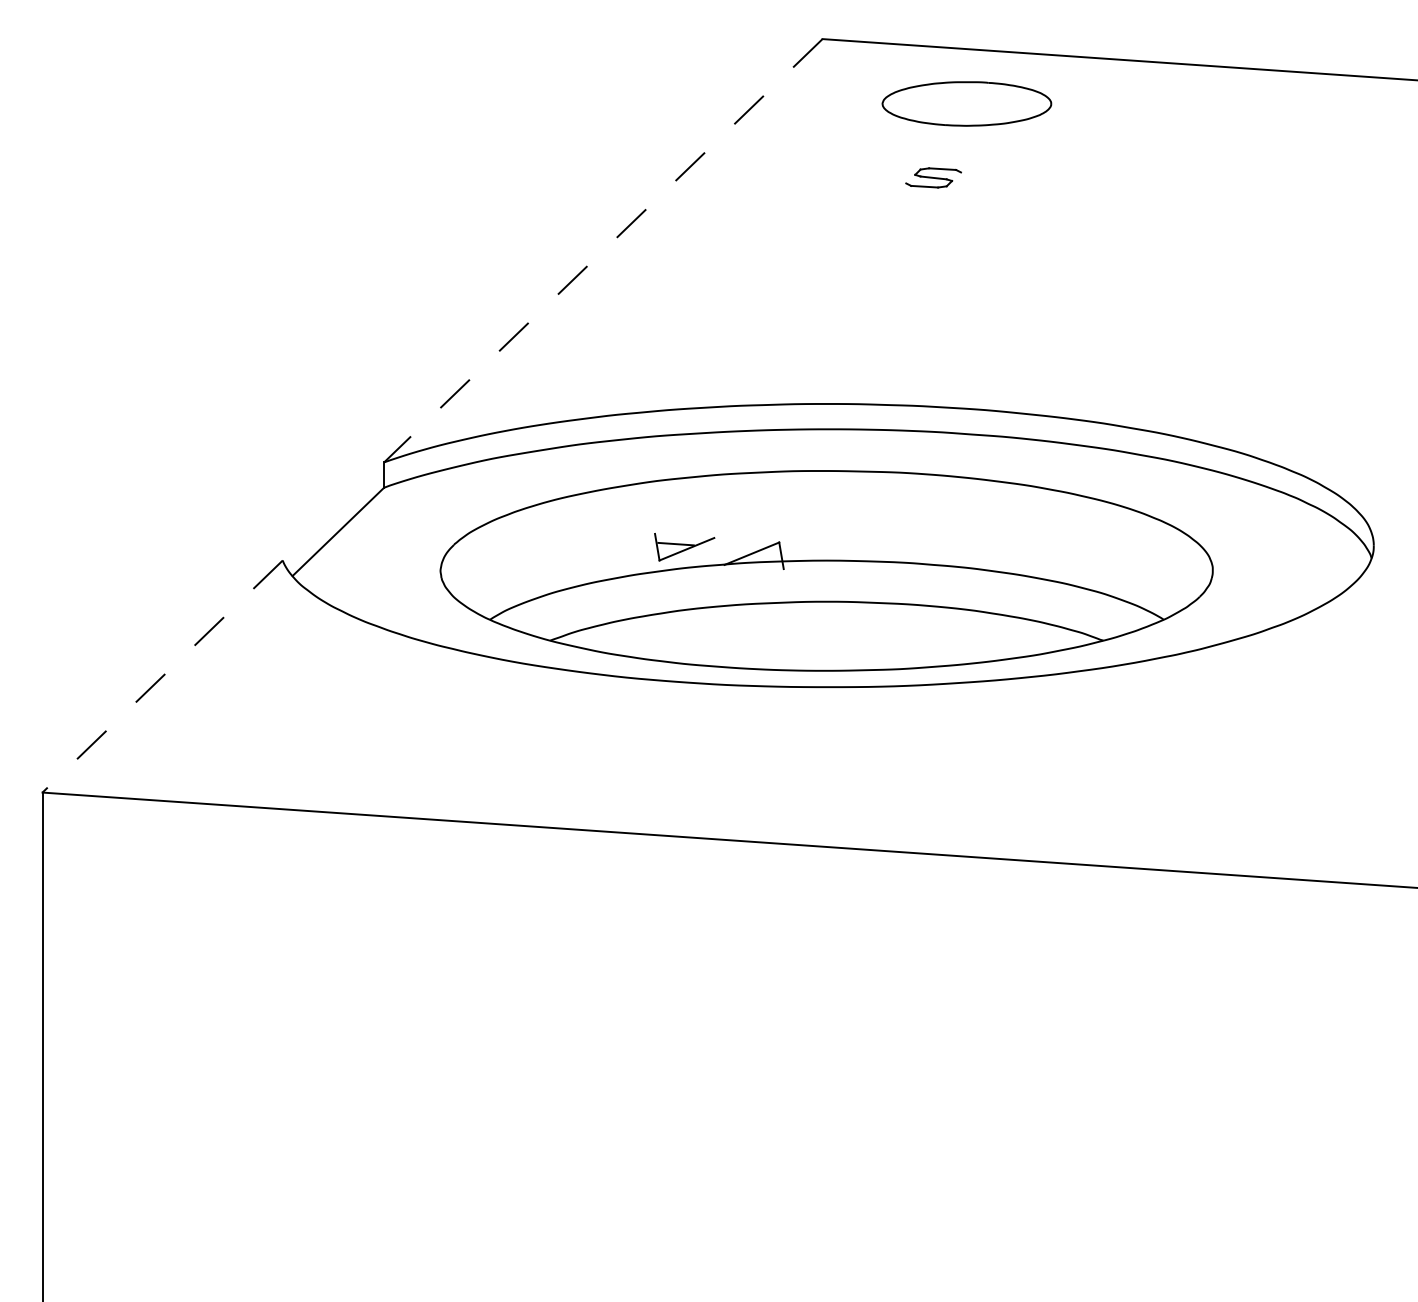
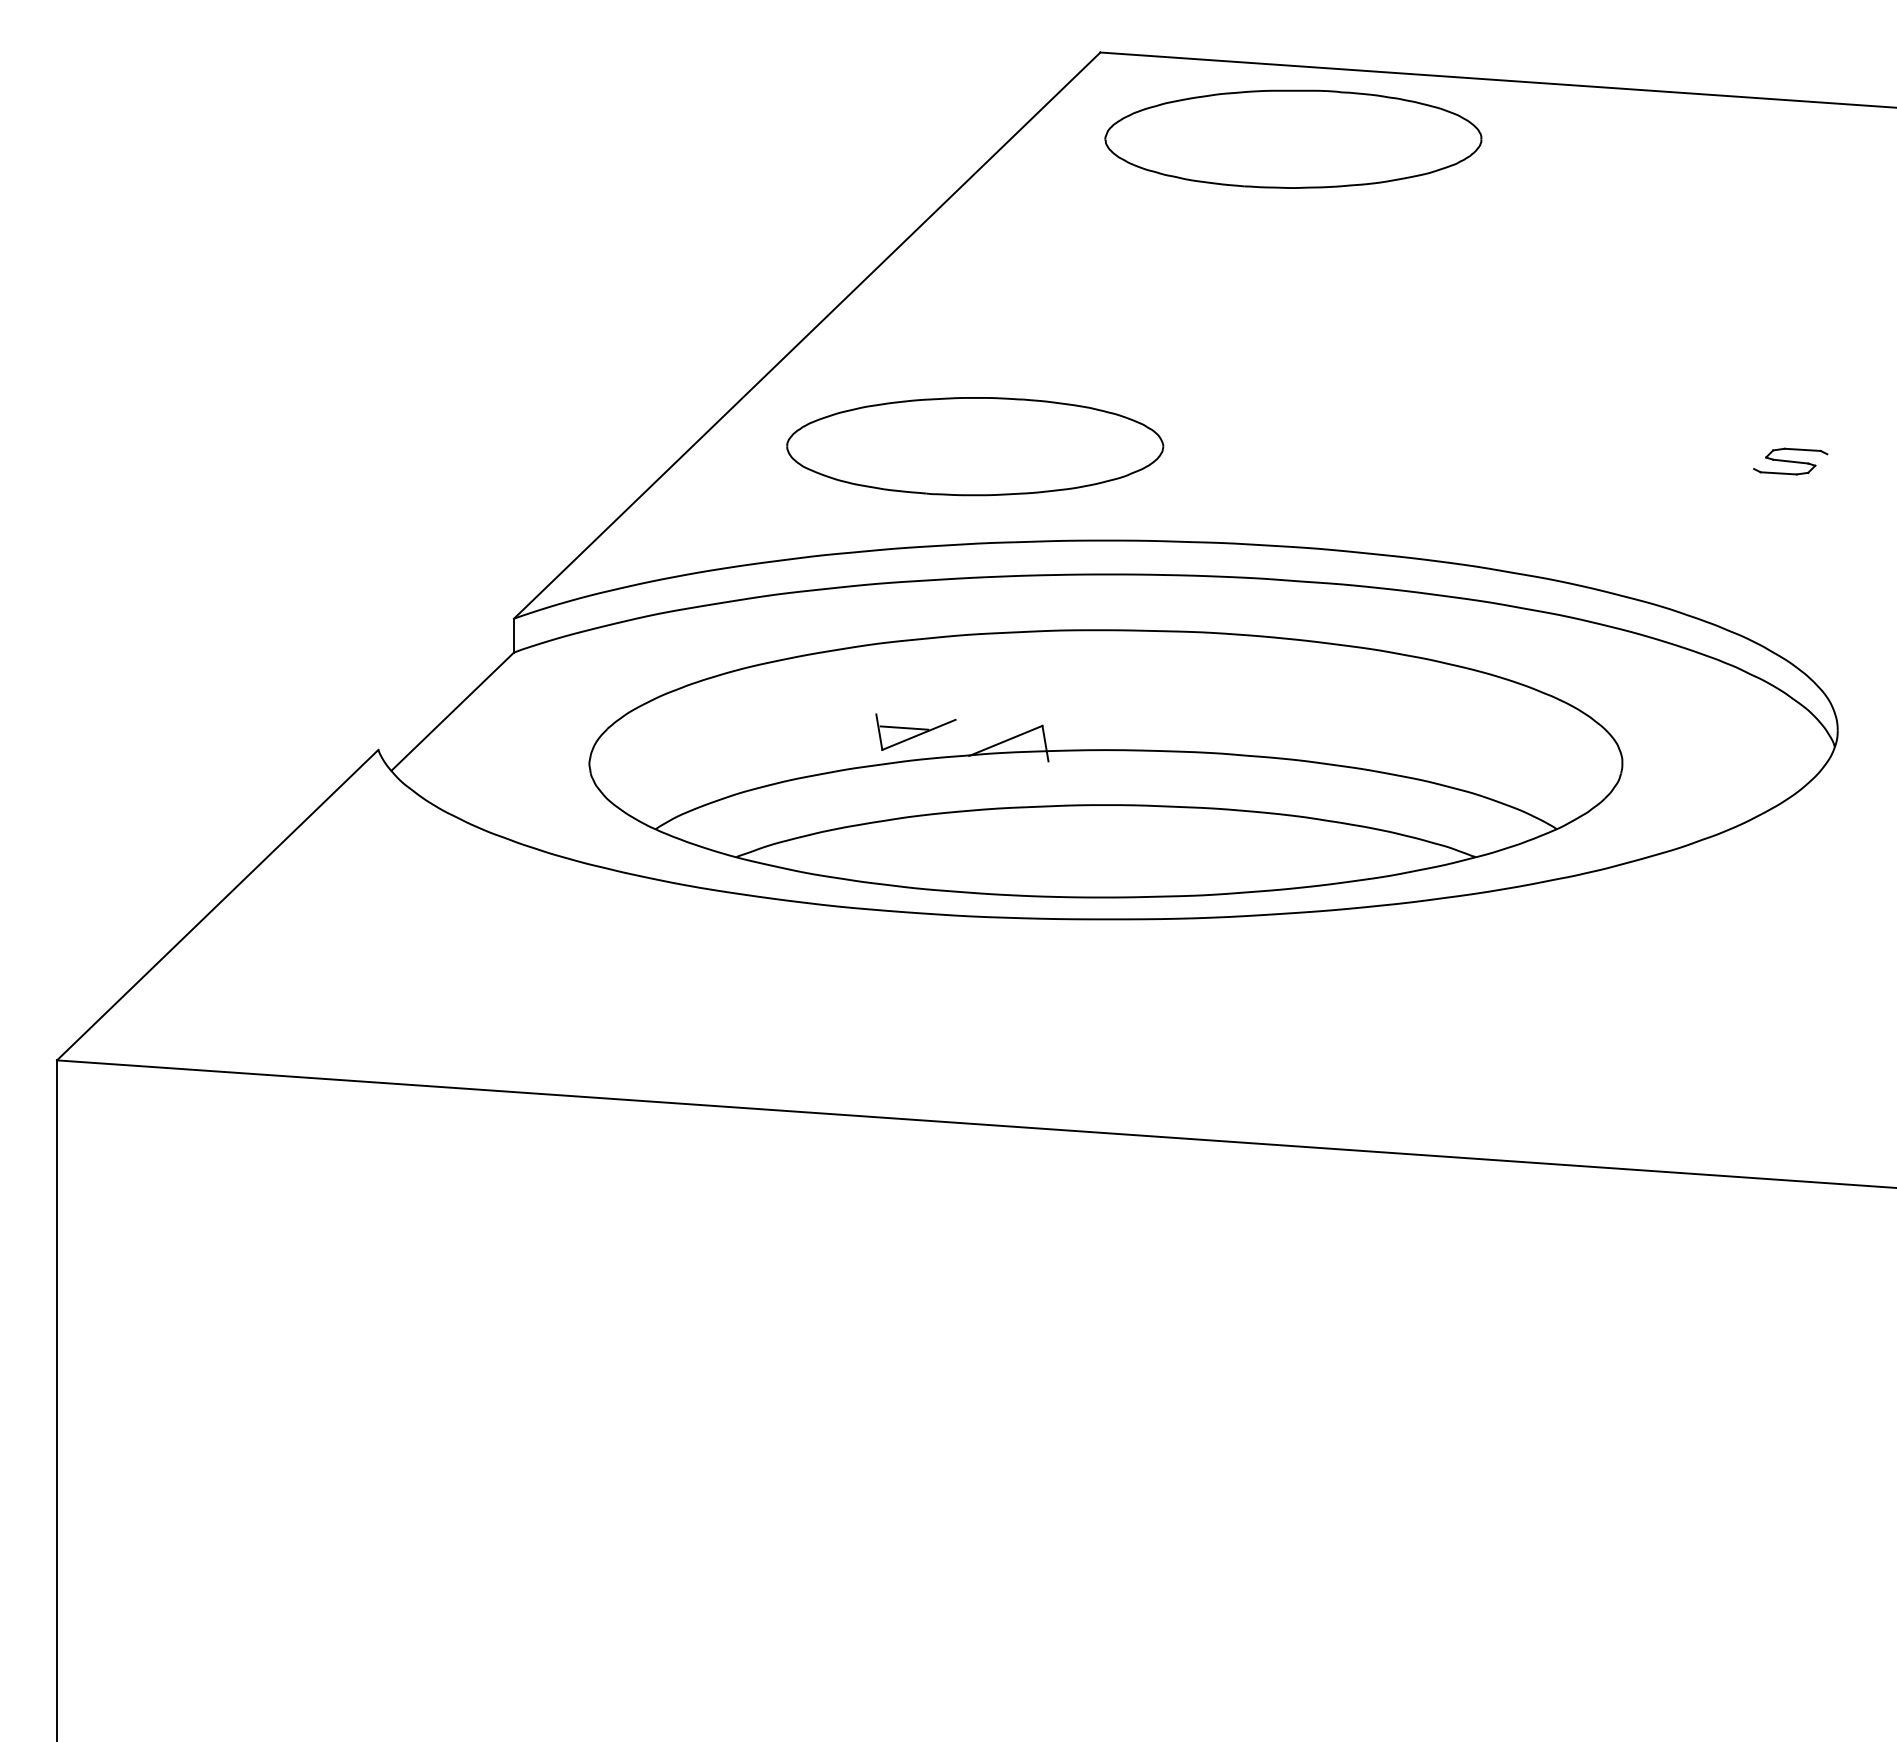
part: (966, 103) -> (1292, 138), size x1.67
part: (933, 177) -> (1790, 461), moved
line: (603, 250) -> (807, 335), dashed -> solid
part: (728, 333) -> (974, 446), added
line: (162, 676) -> (217, 905), dashed -> solid

